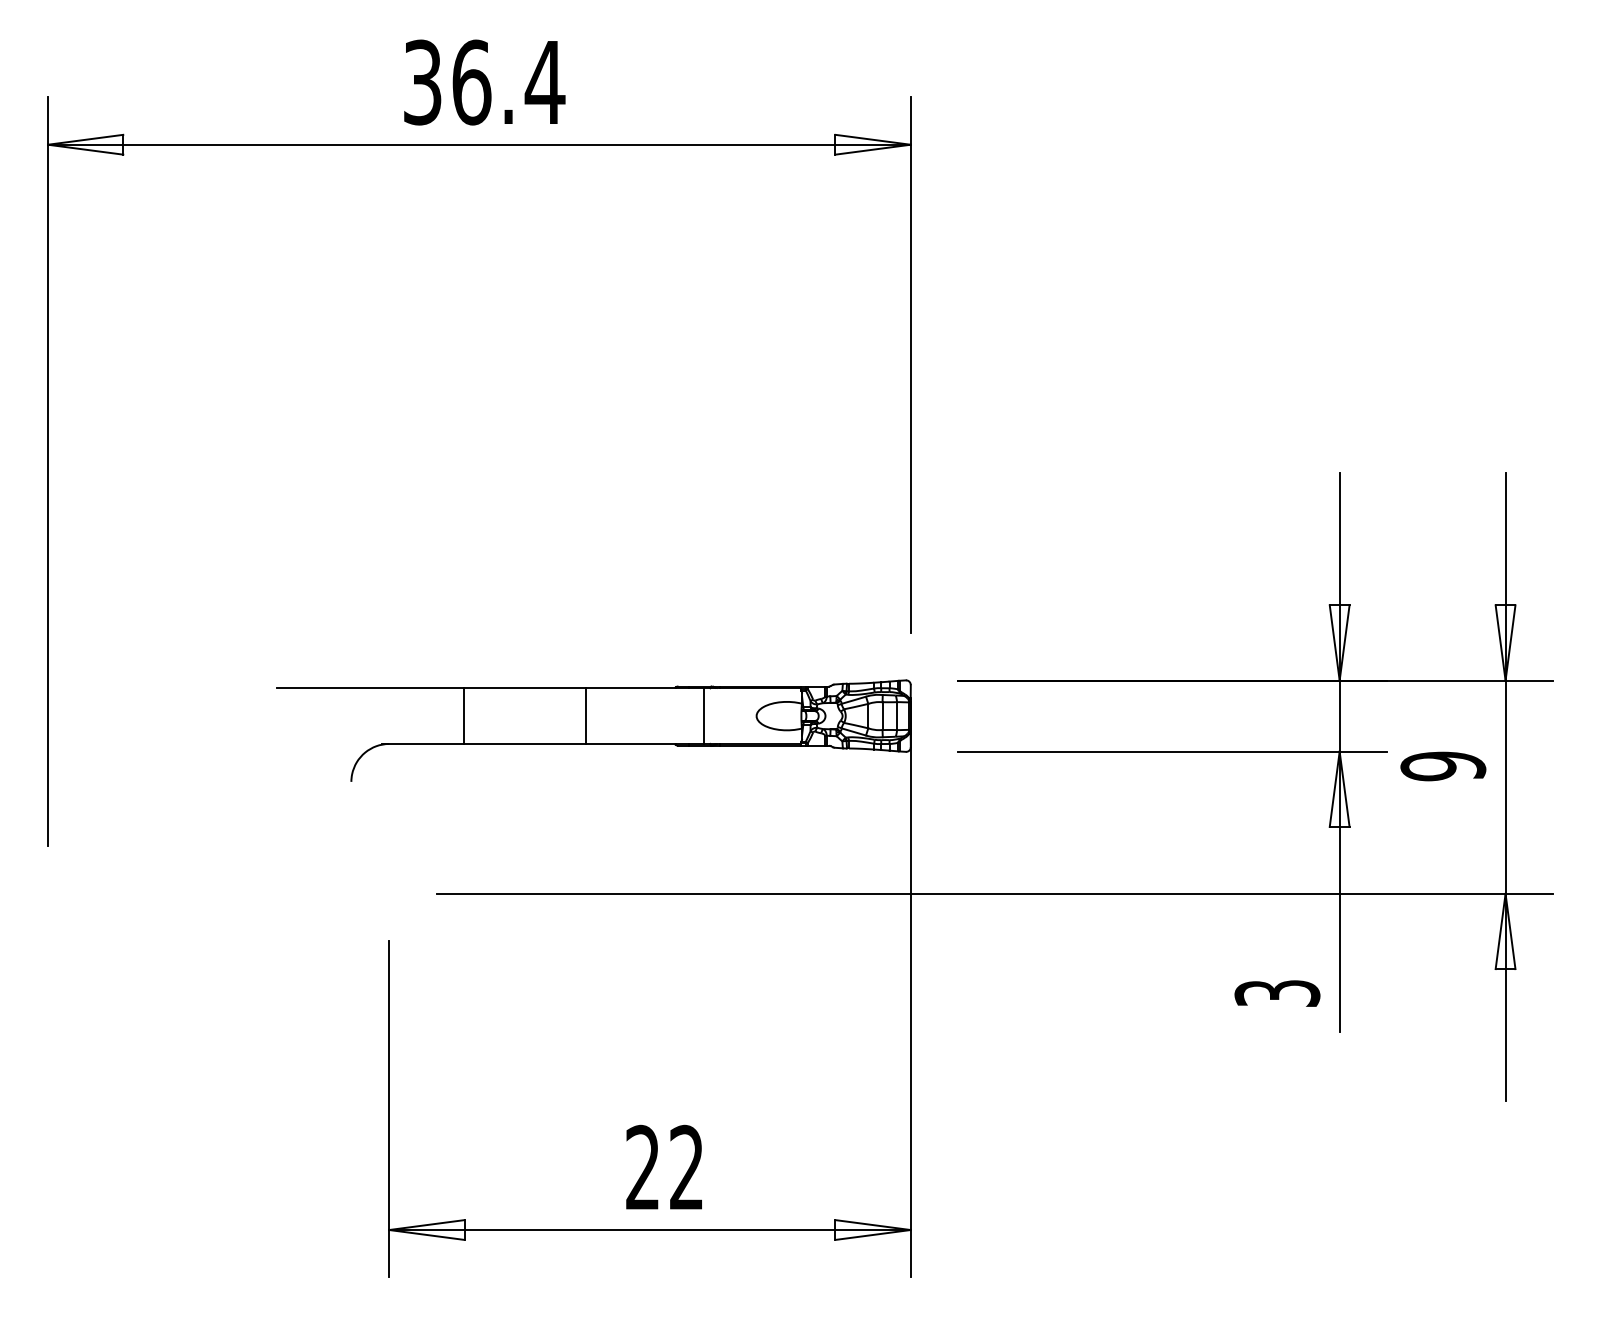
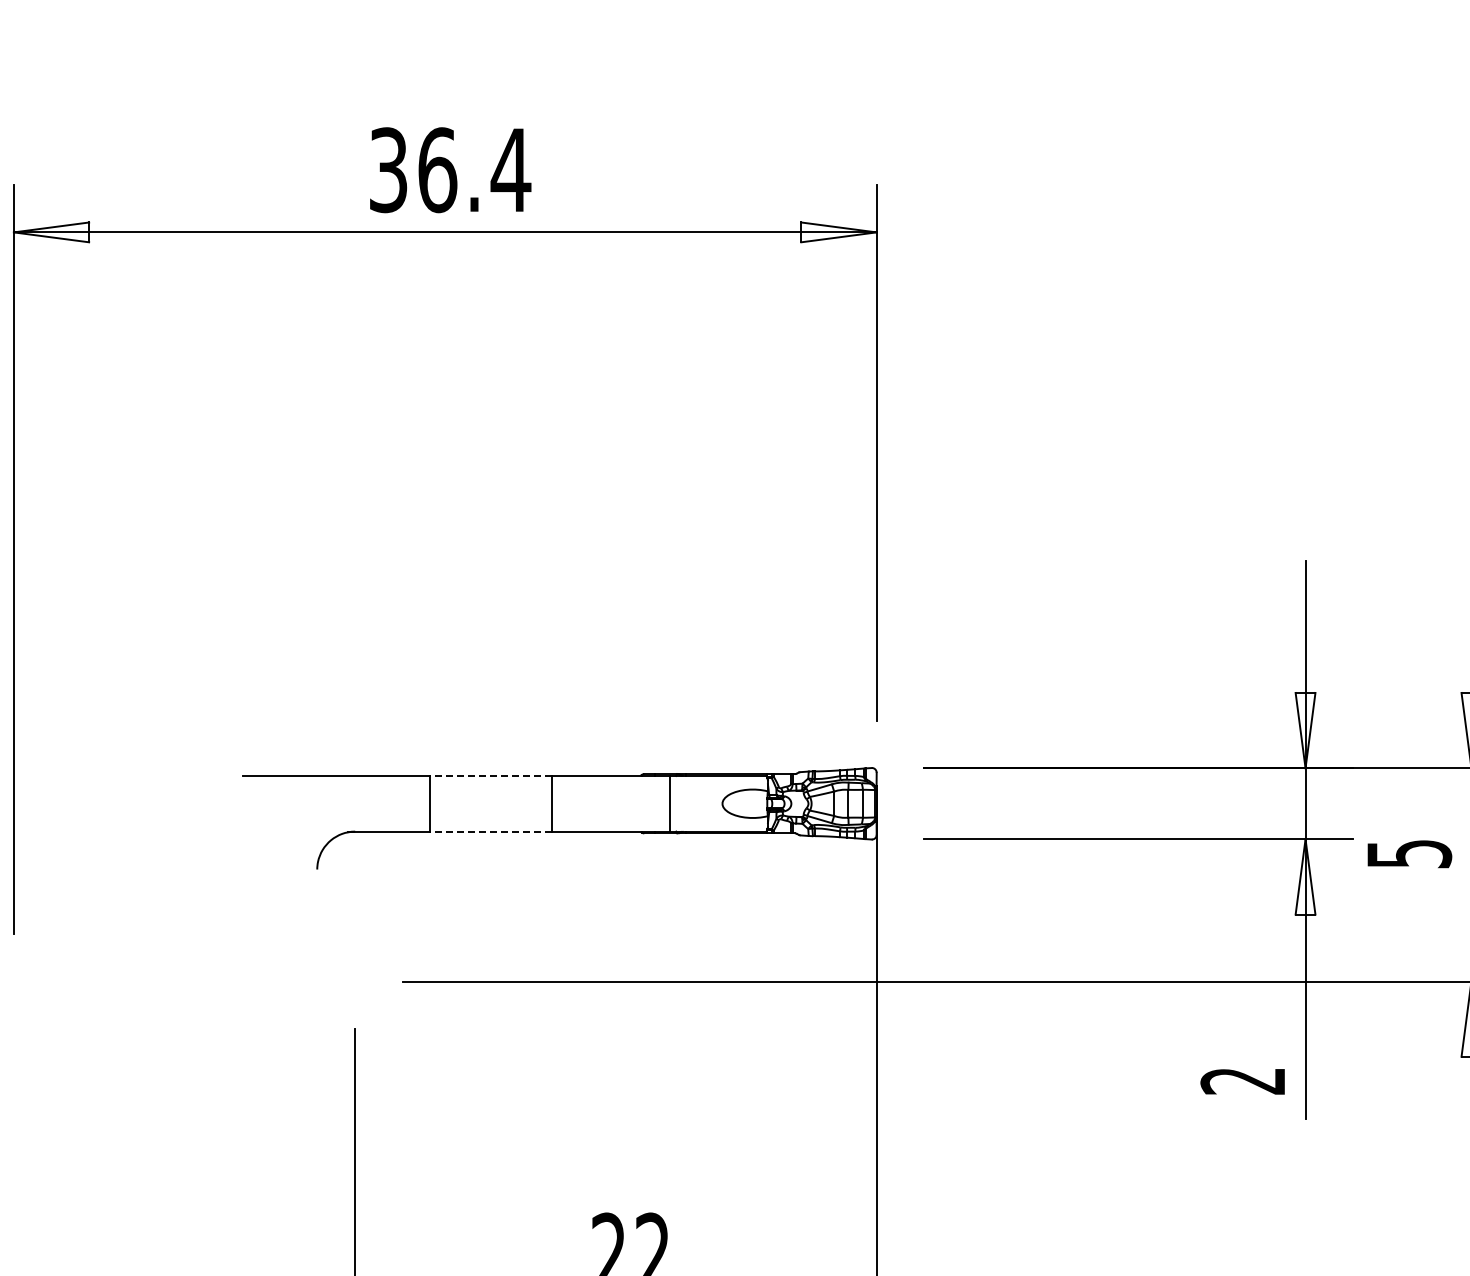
line: (525, 688) -> (491, 776), solid -> dashed
line: (525, 743) -> (491, 831), solid -> dashed
text: (1443, 766) -> (1409, 854), 9 -> 5
text: (1277, 993) -> (1243, 1081), 3 -> 2

